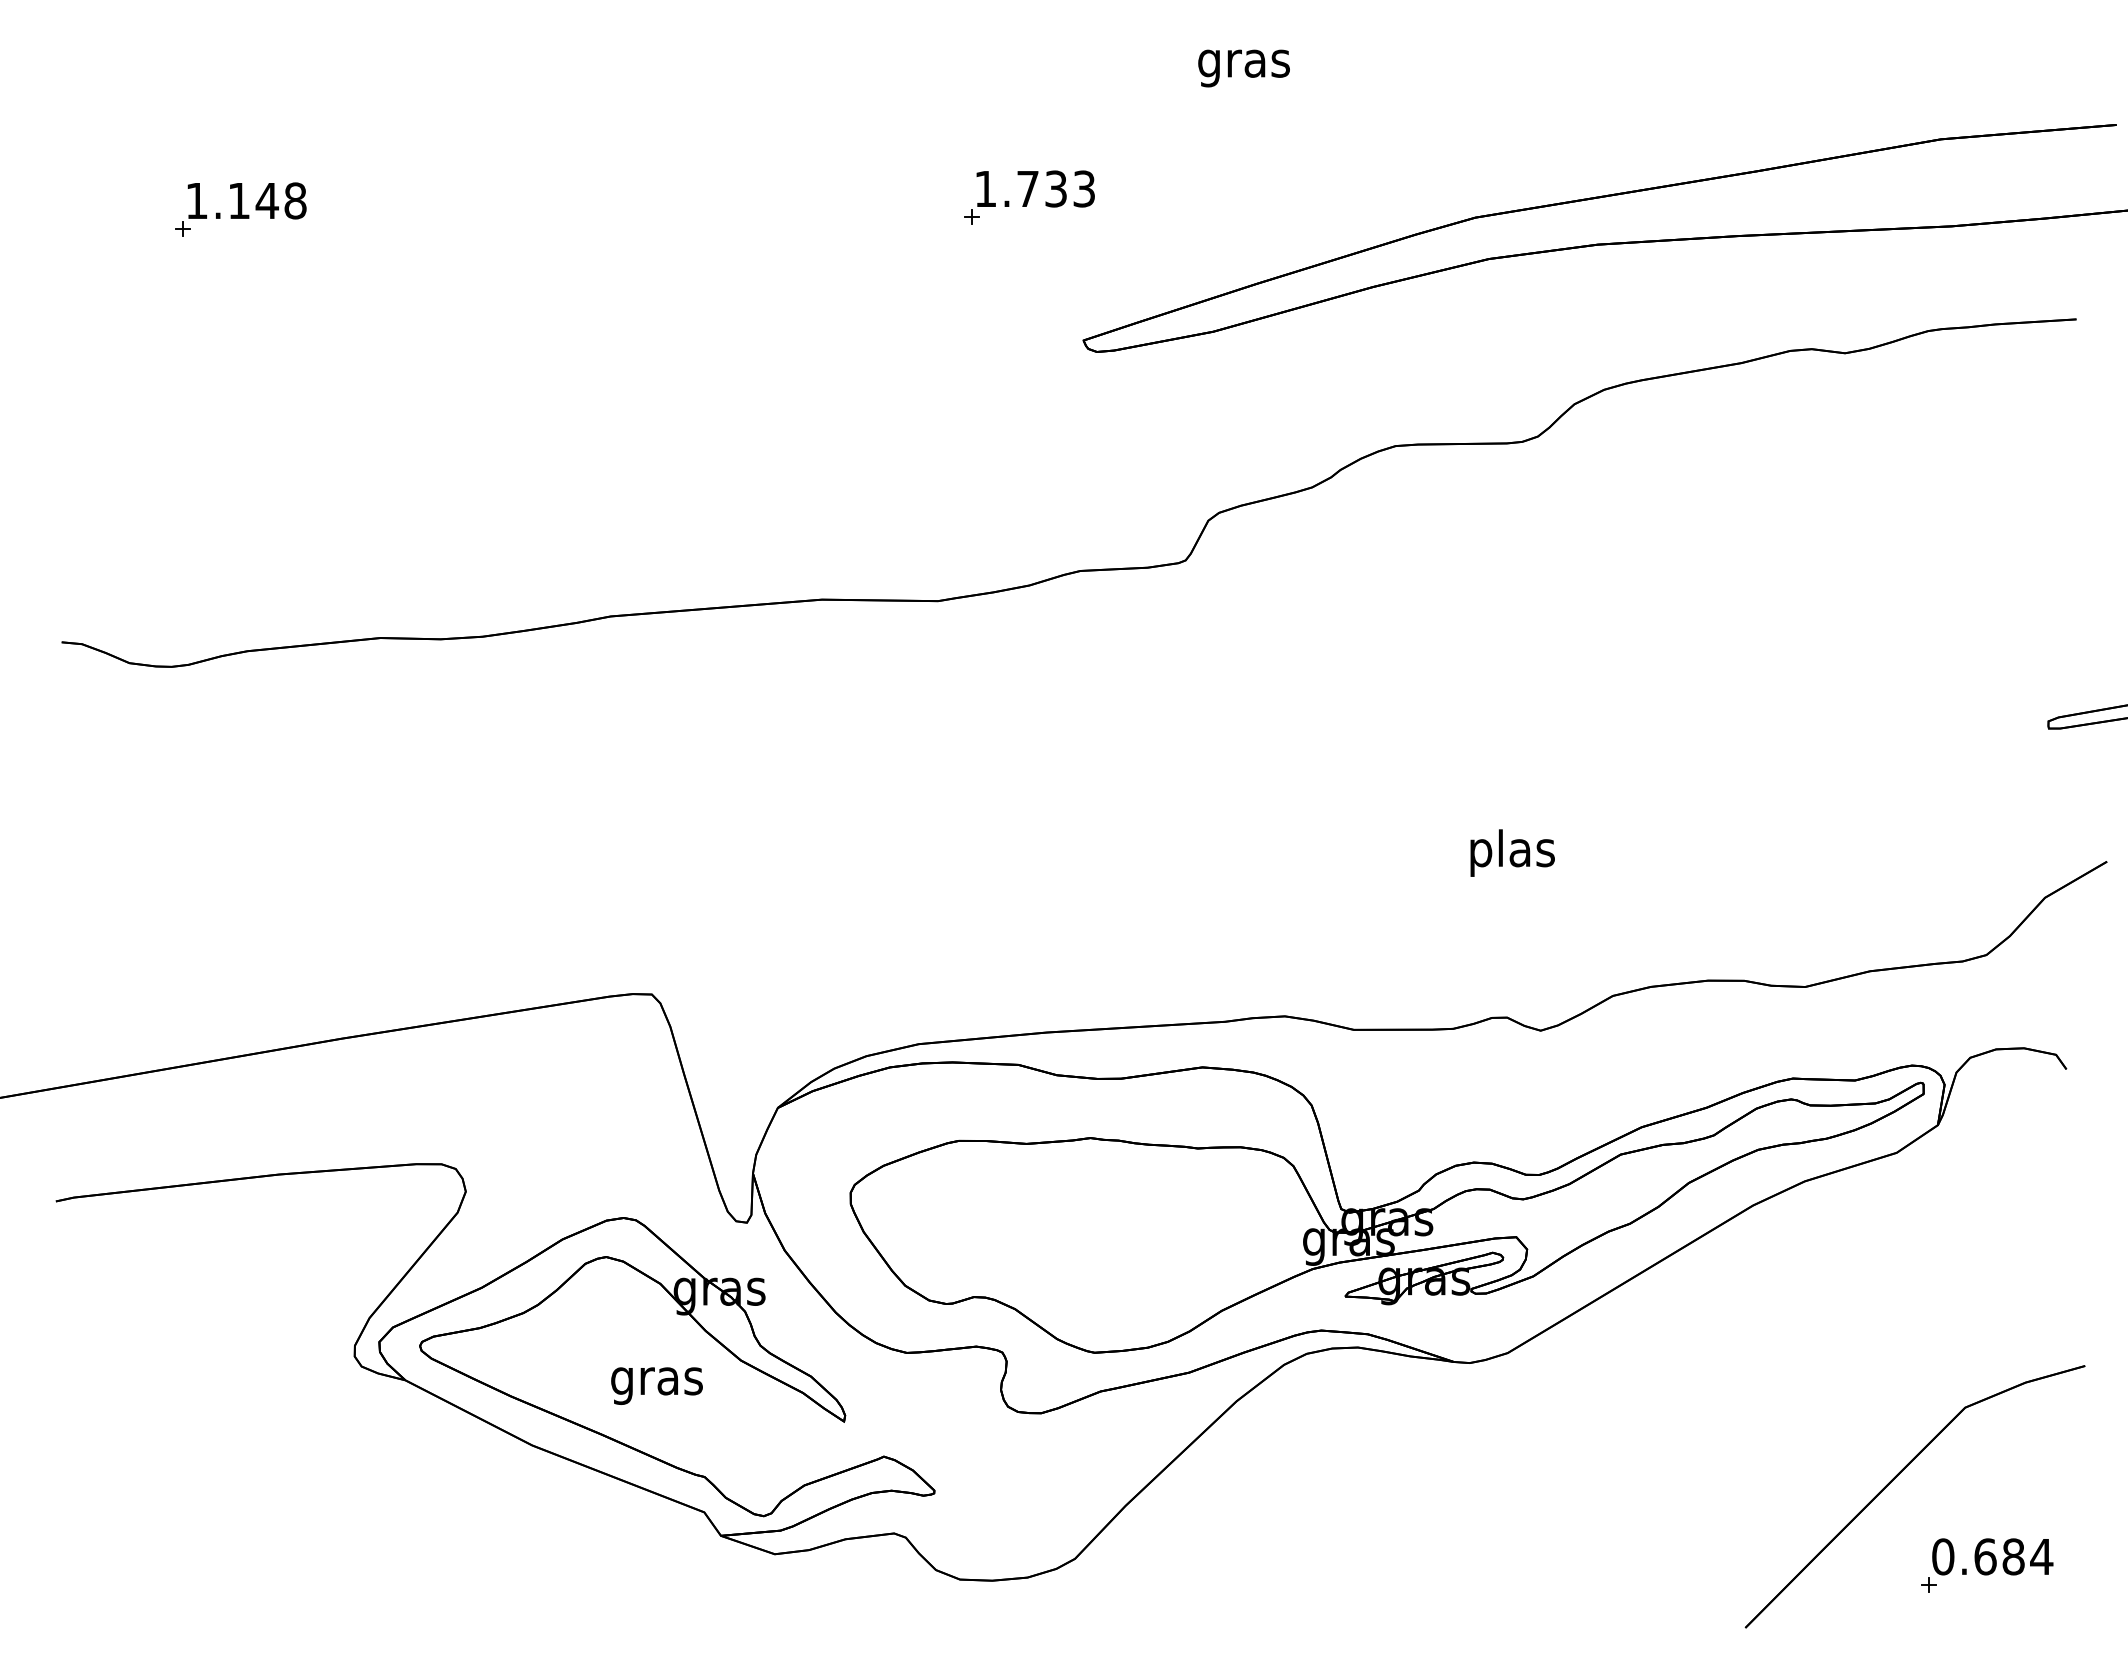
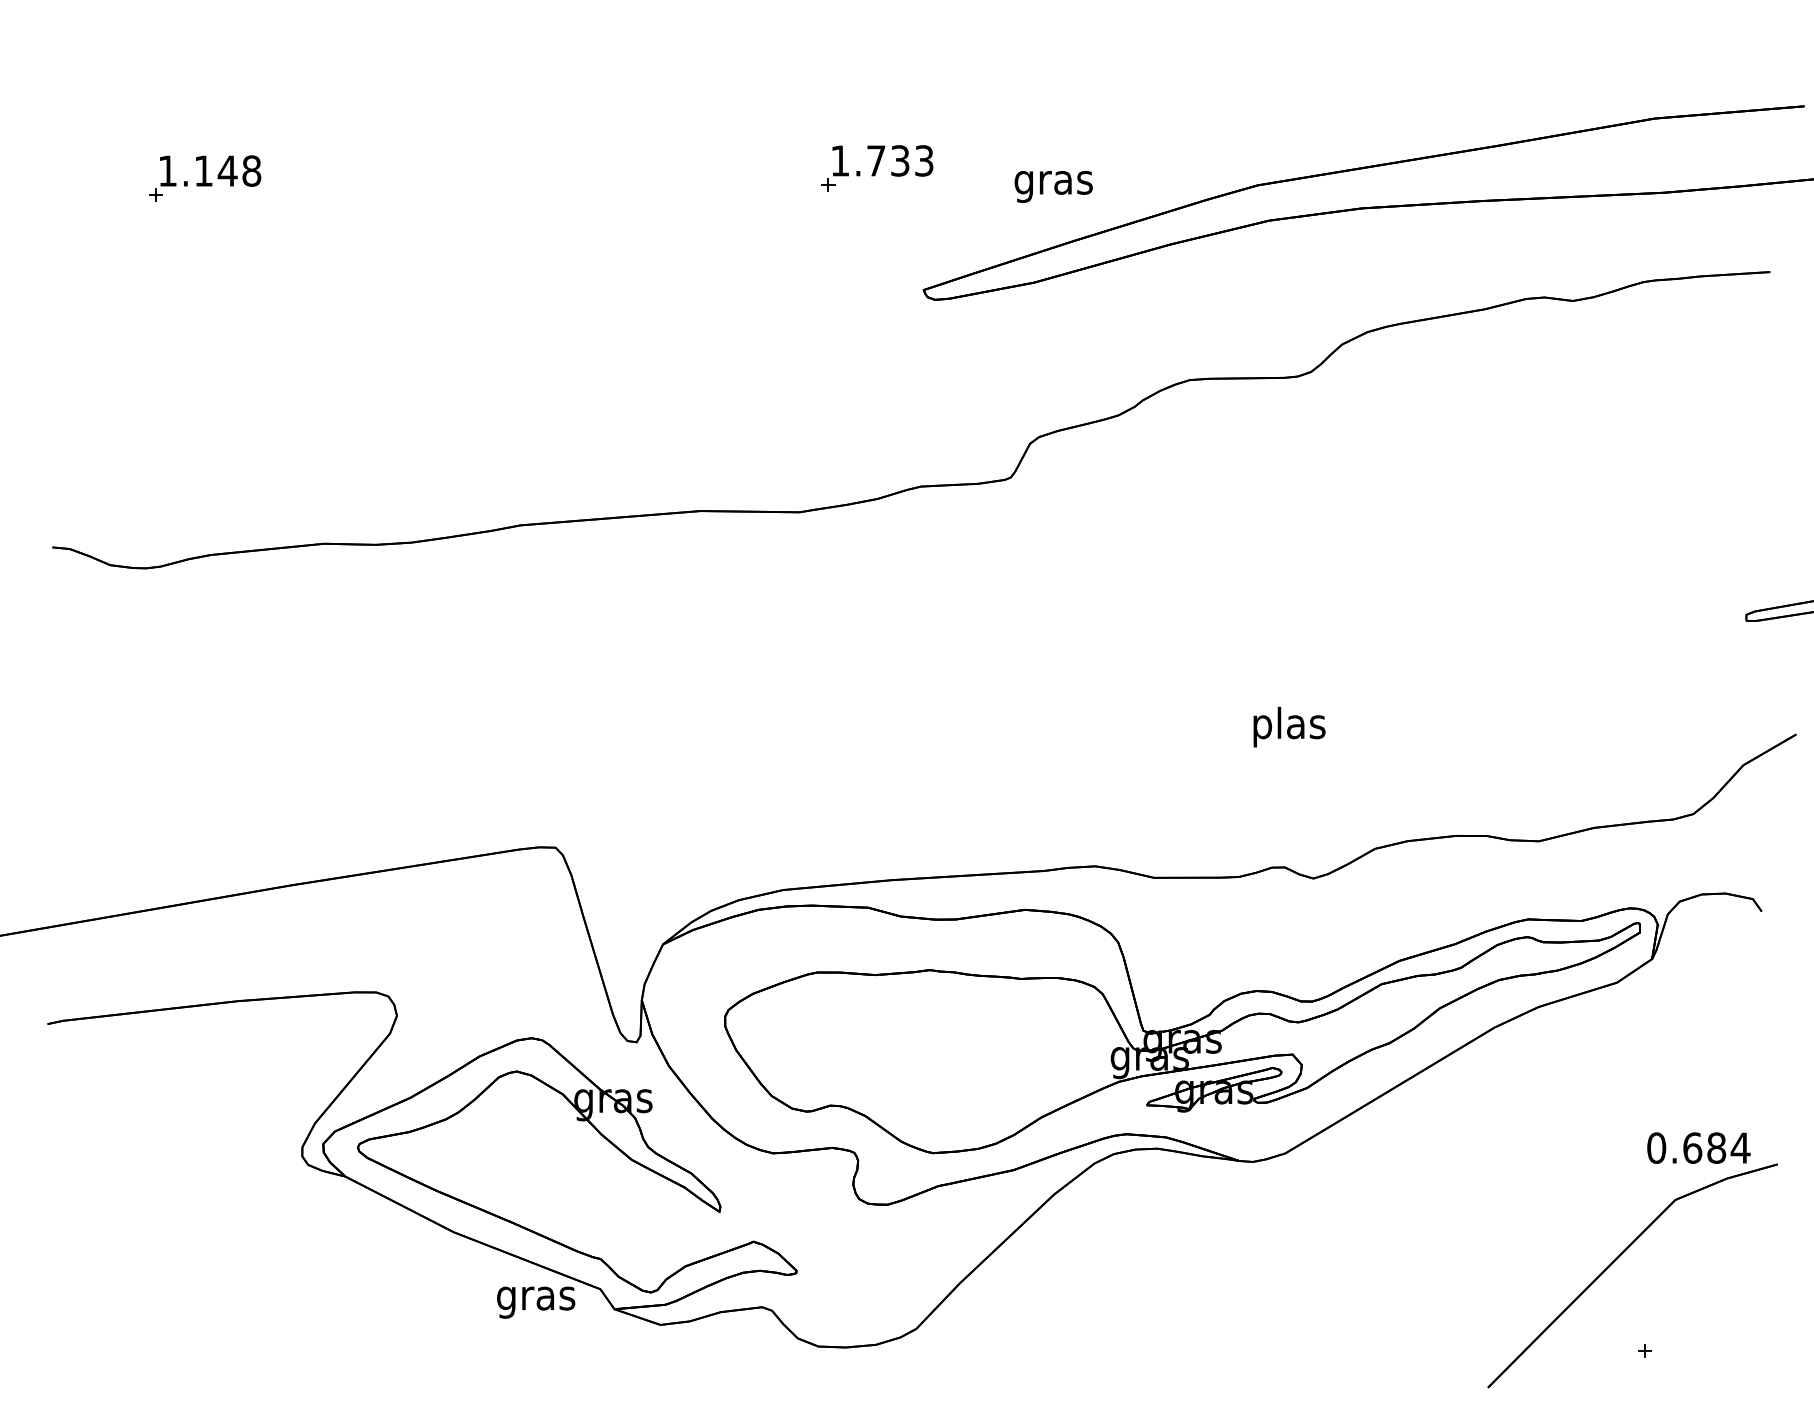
text: (1243, 68) -> (1053, 186), moved
text: (656, 1385) -> (535, 1302), moved
text: (1992, 1556) -> (1698, 1147), moved

